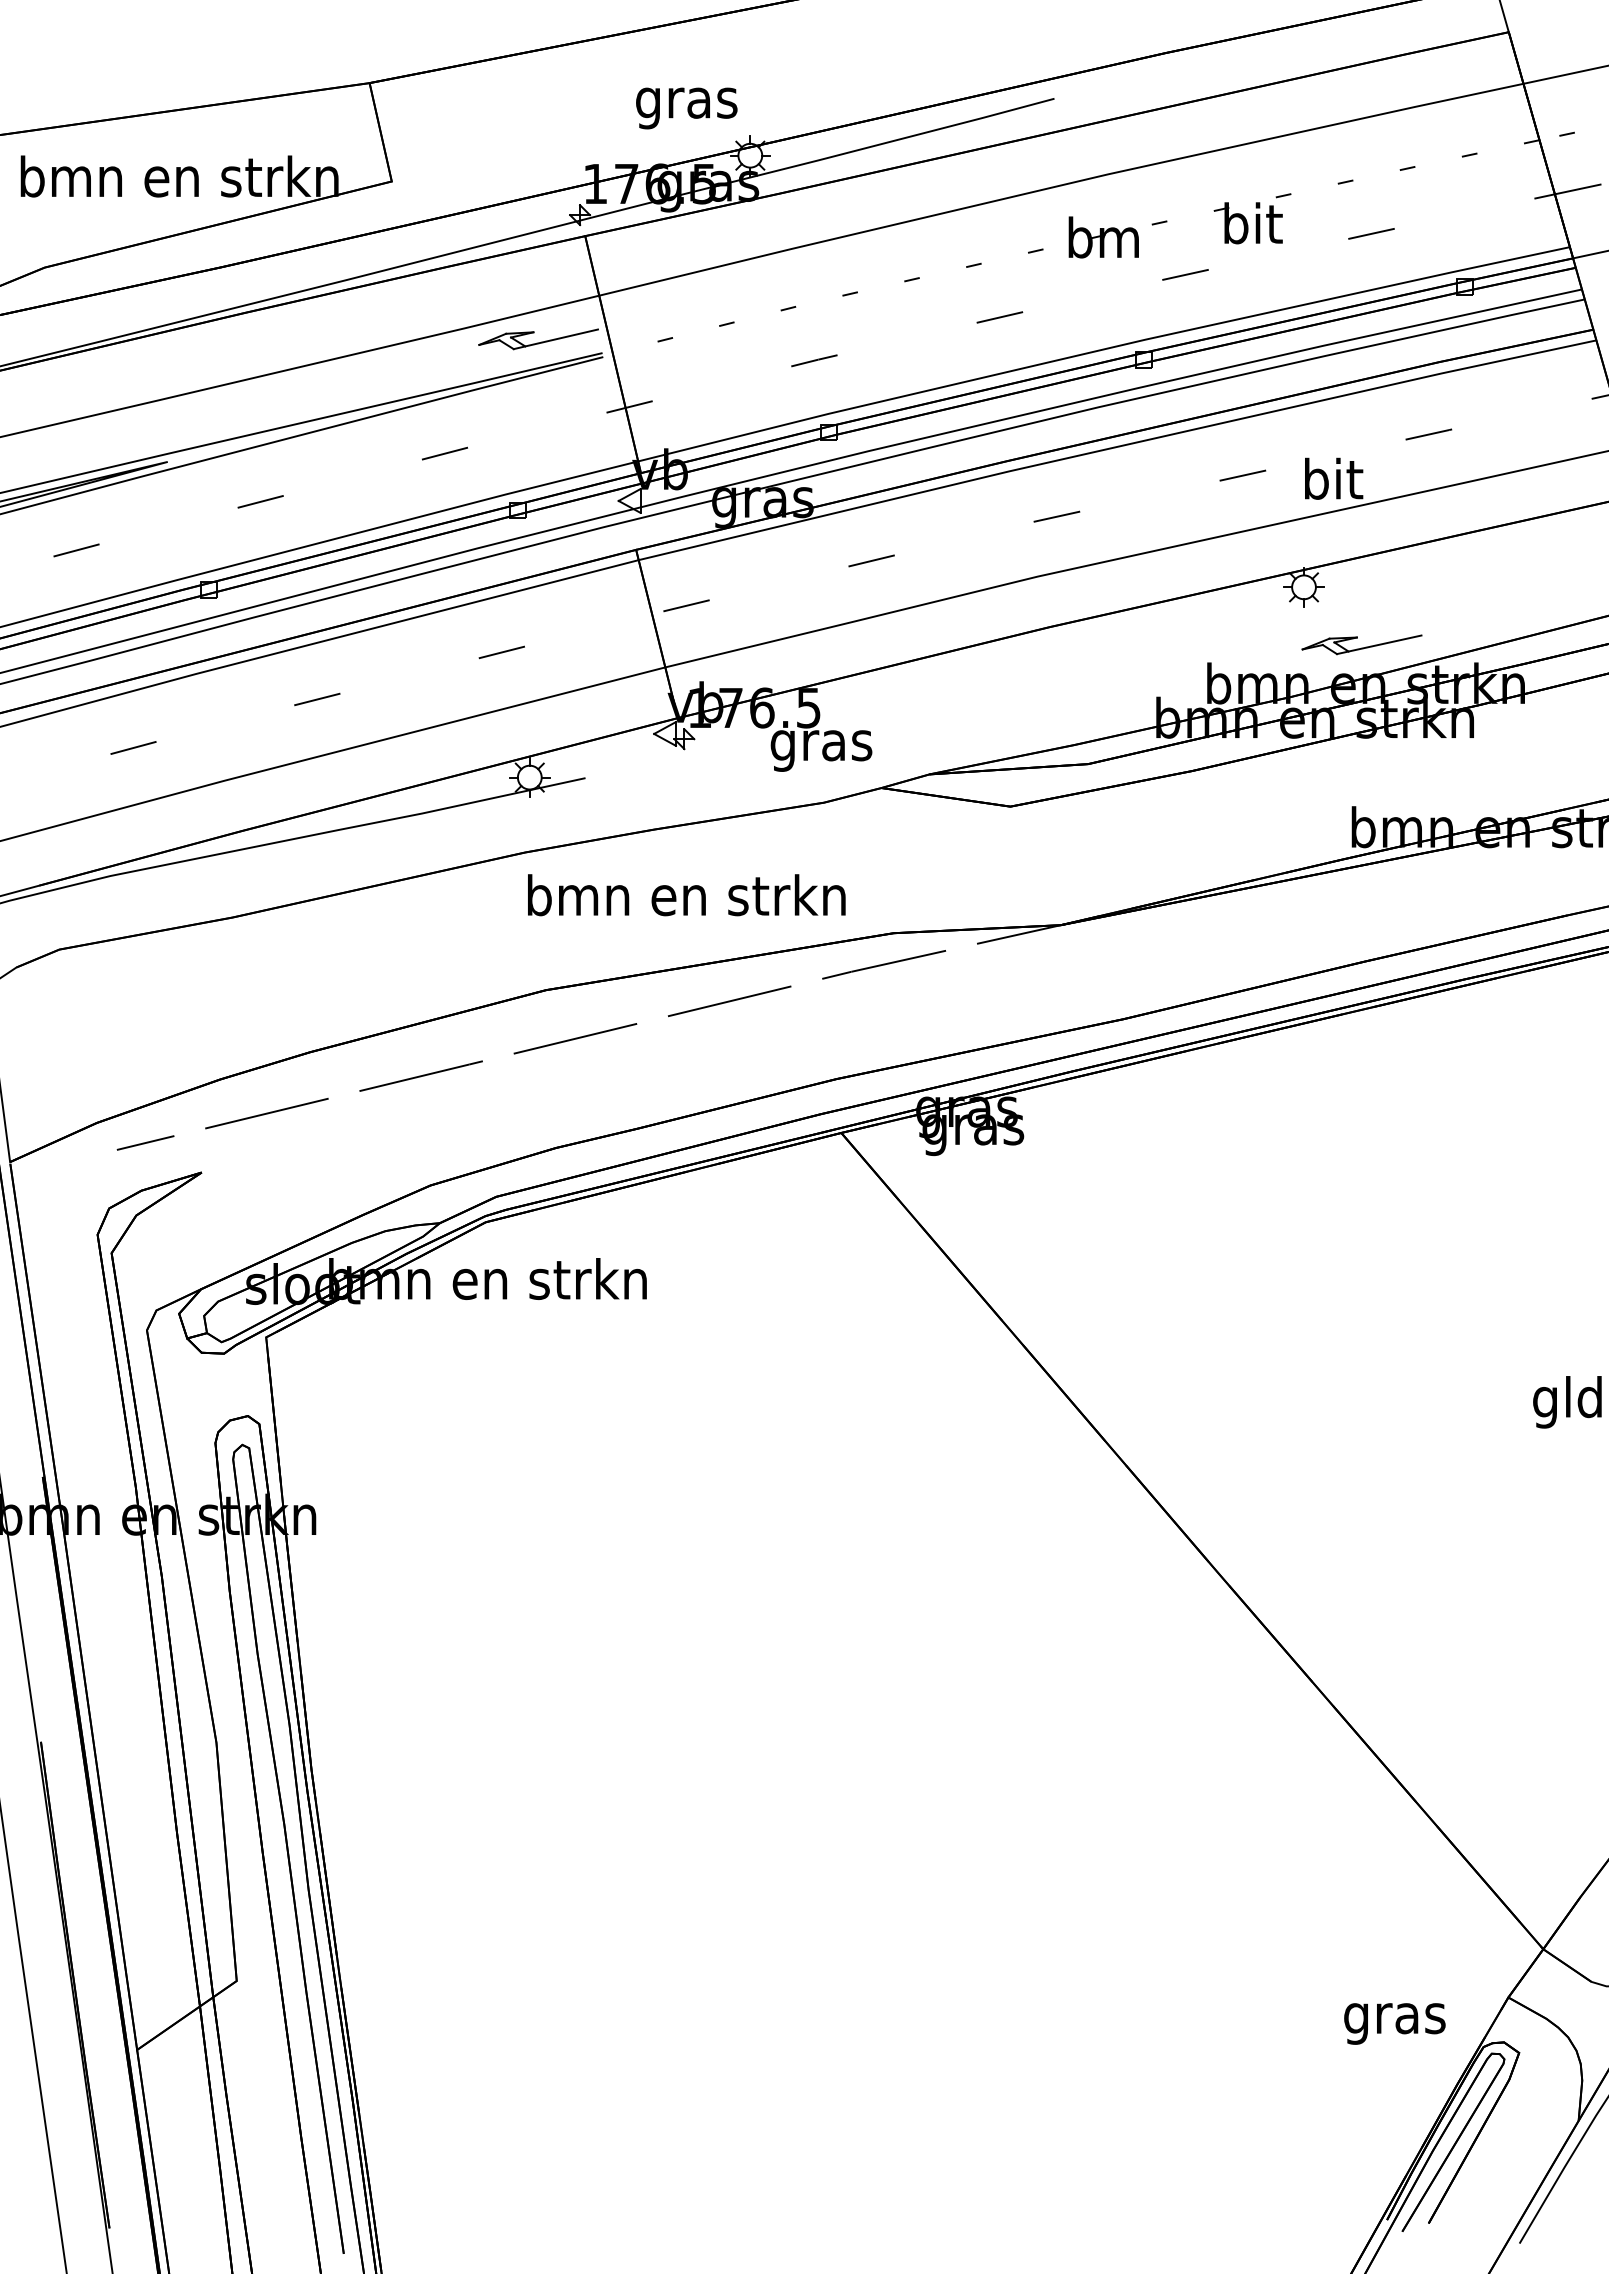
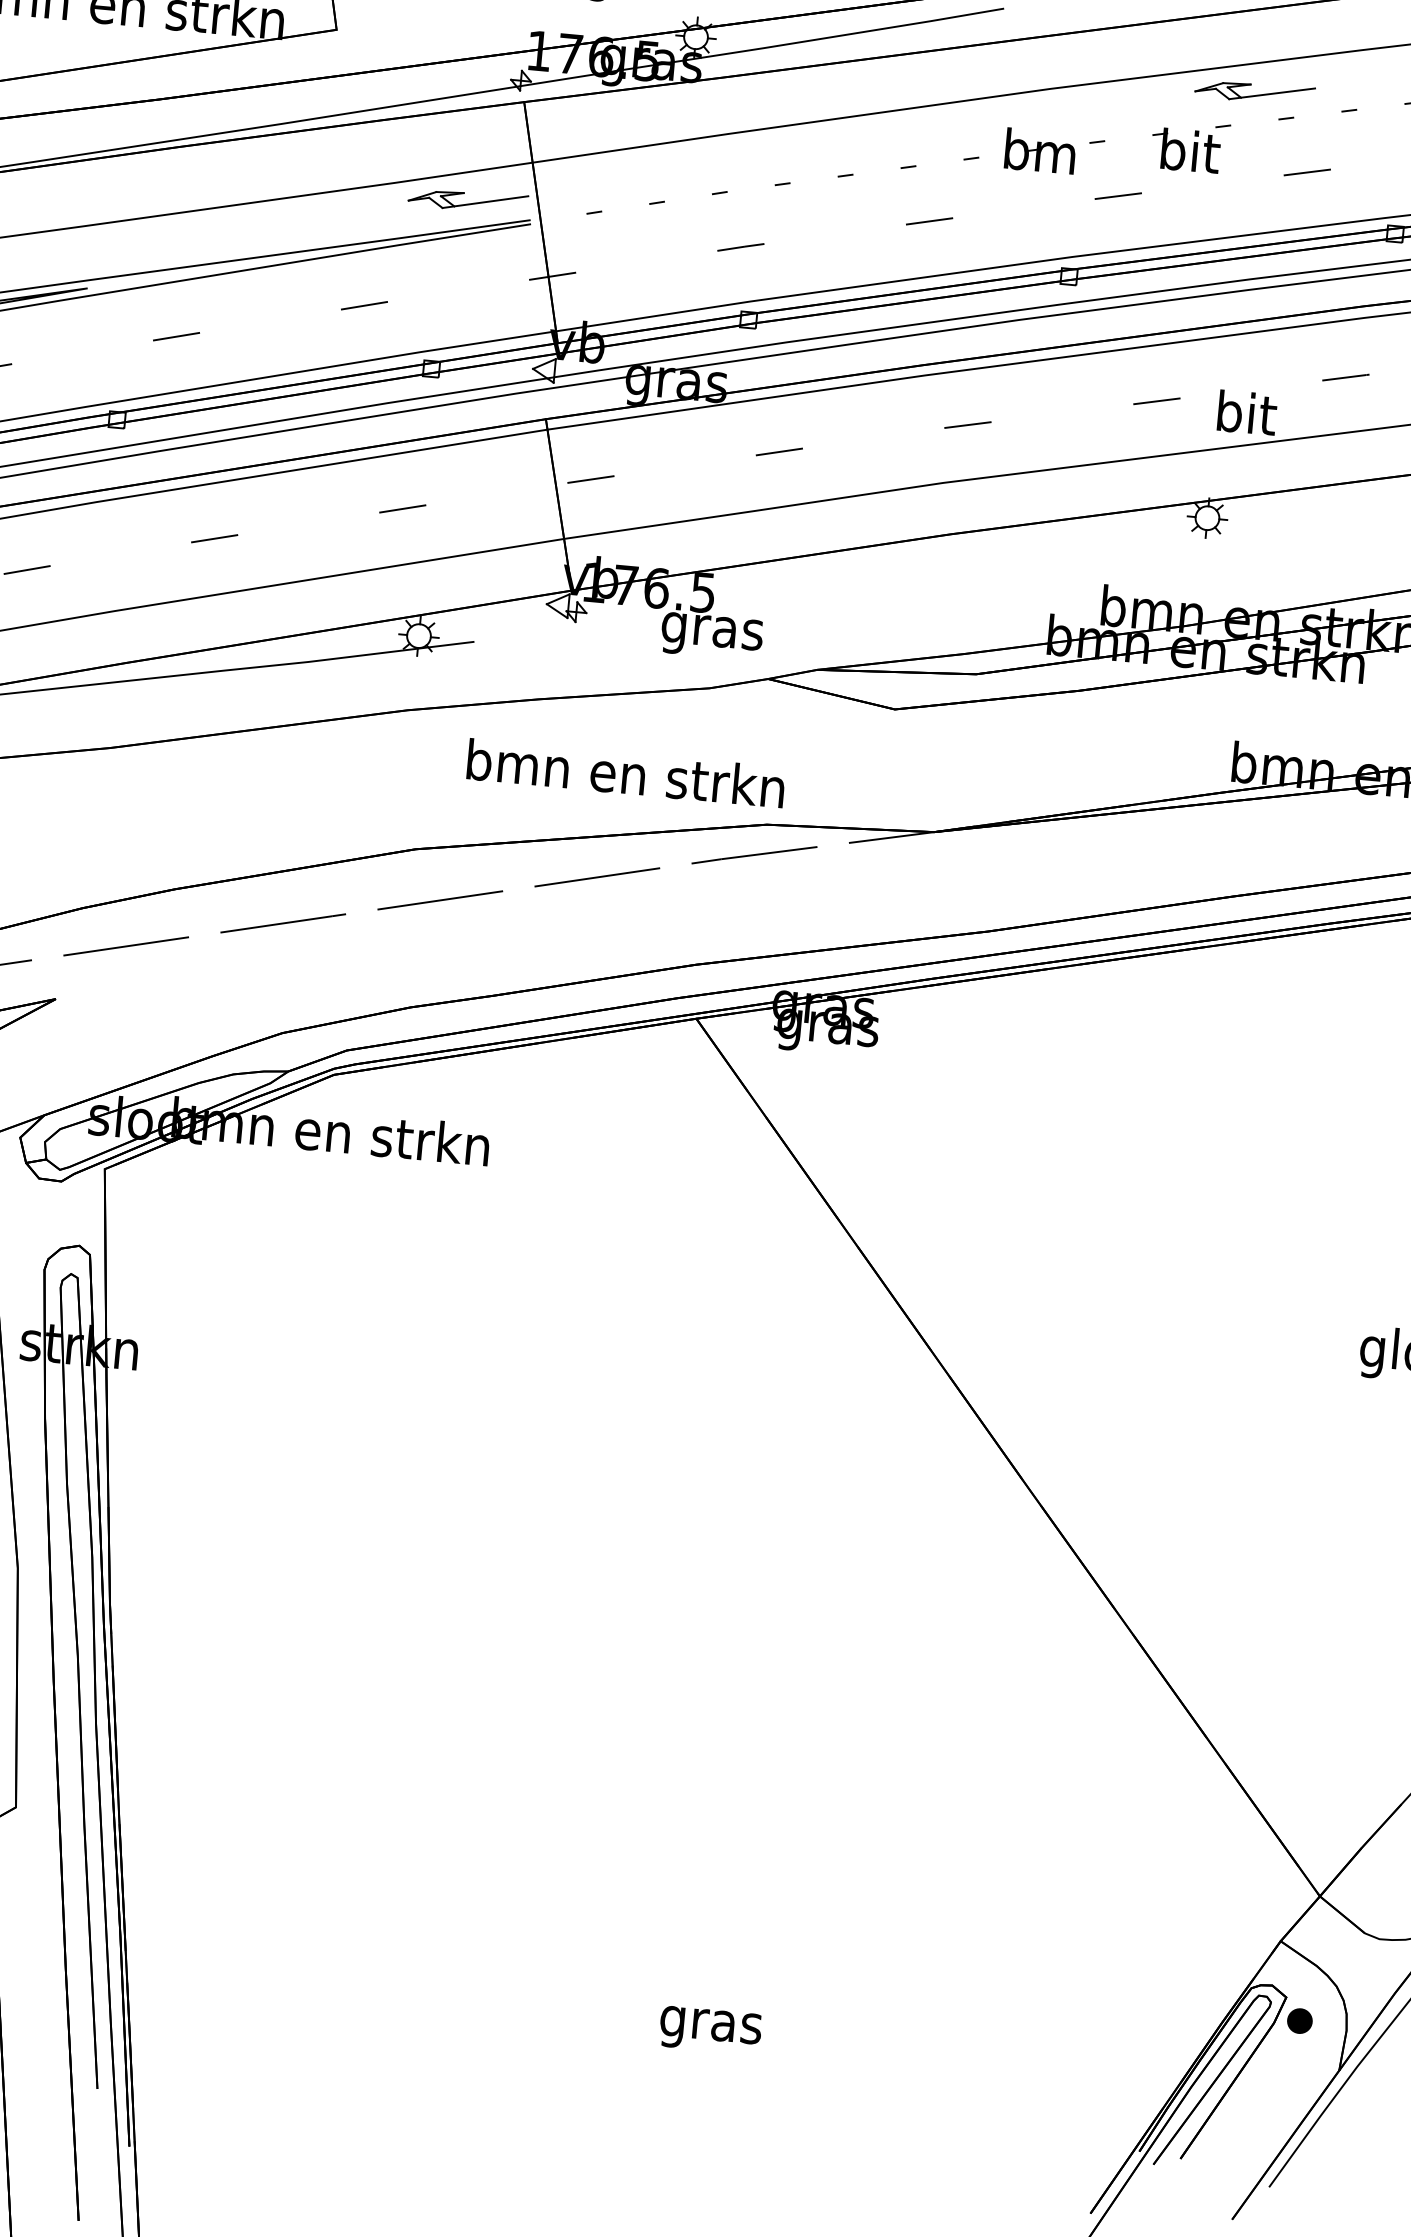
part: (1361, 644) -> (1254, 91), moved
text: (686, 895) -> (625, 773), moved
text: (1394, 2023) -> (710, 2029), moved
part: (1534, 2075) -> (1299, 2021), added

